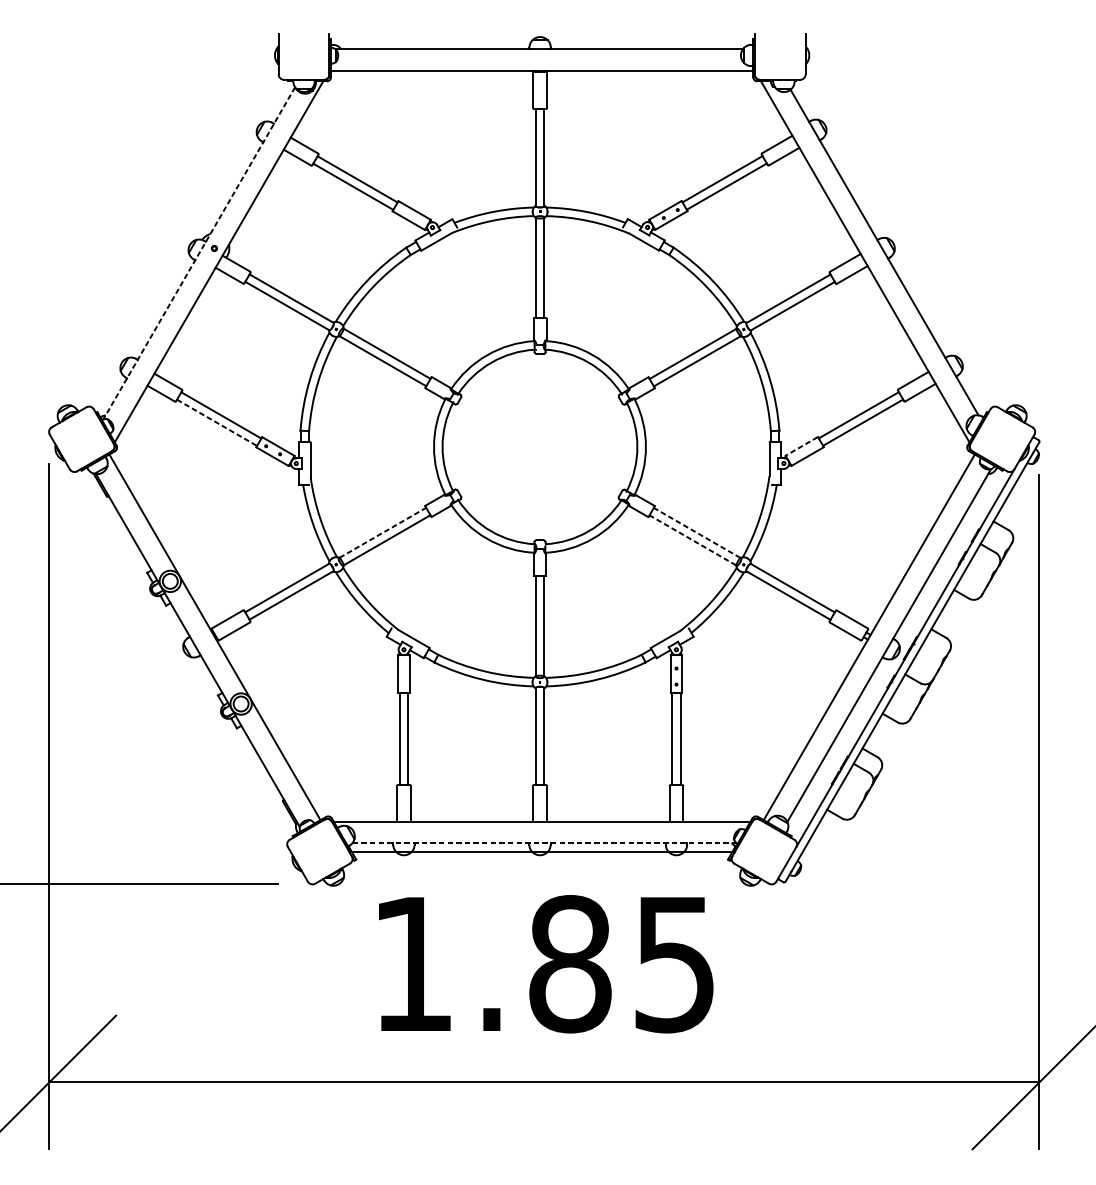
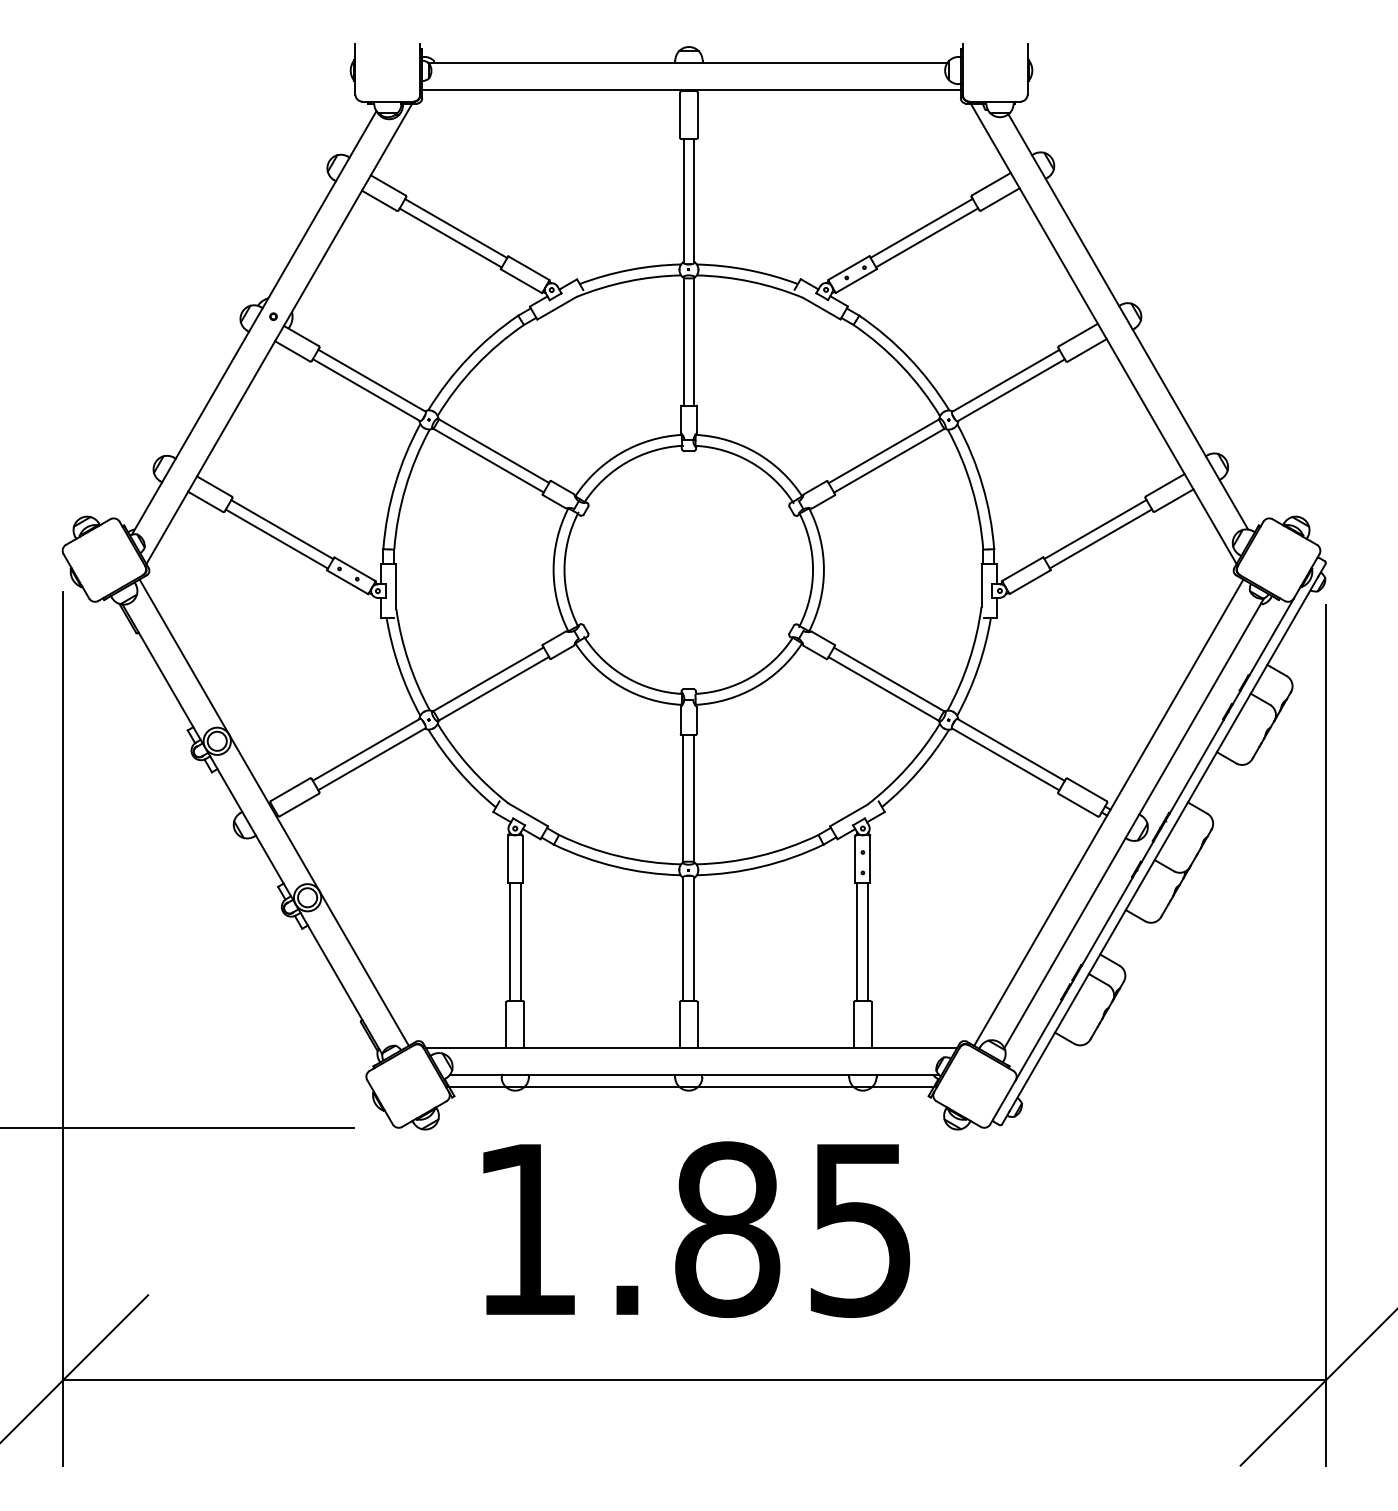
line: (199, 253) -> (254, 322), dashed -> solid
line: (216, 423) -> (276, 539), dashed -> solid
line: (801, 446) -> (1022, 569), dashed -> solid
line: (382, 532) -> (488, 679), dashed -> solid
line: (697, 532) -> (889, 679), dashed -> solid
line: (692, 539) -> (883, 688), dashed -> solid
line: (544, 843) -> (694, 1075), dashed -> solid

